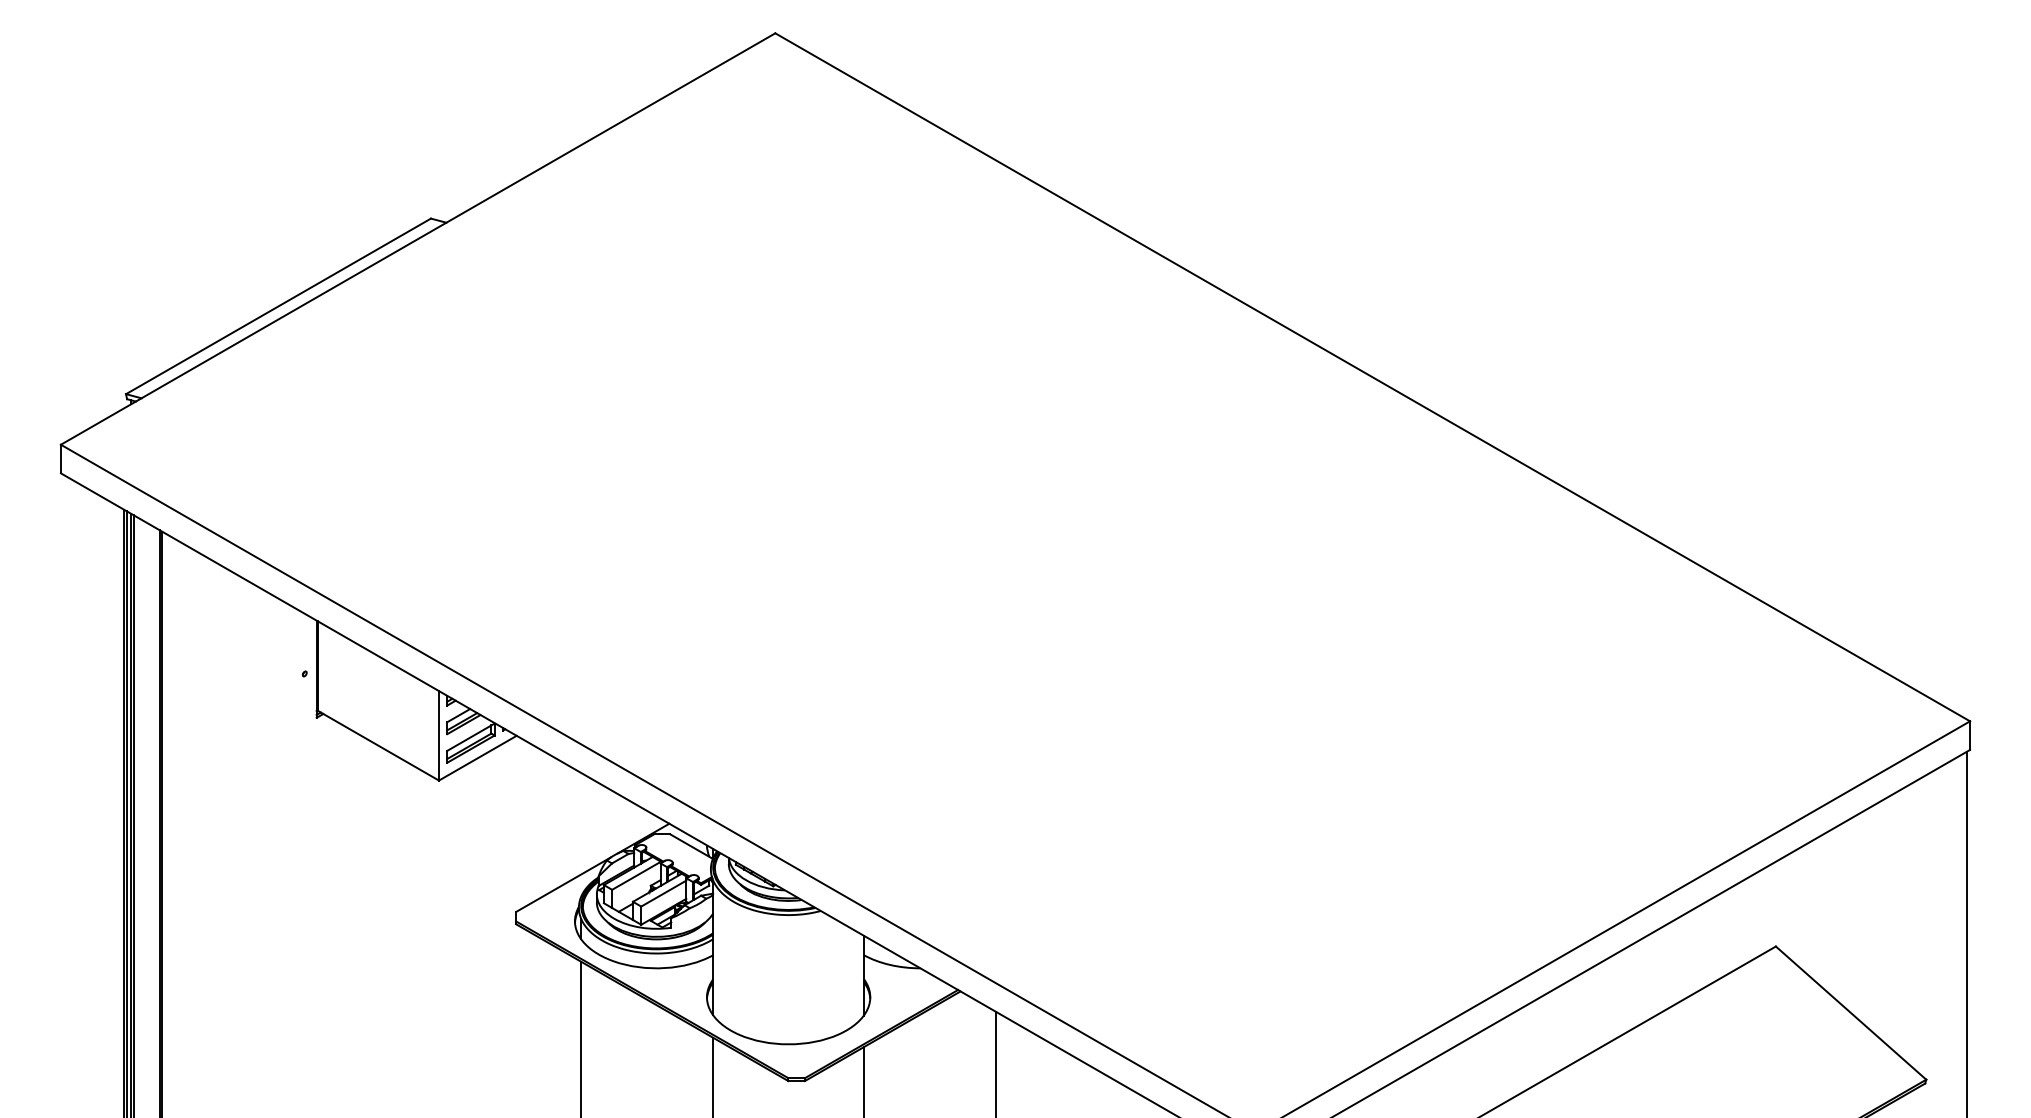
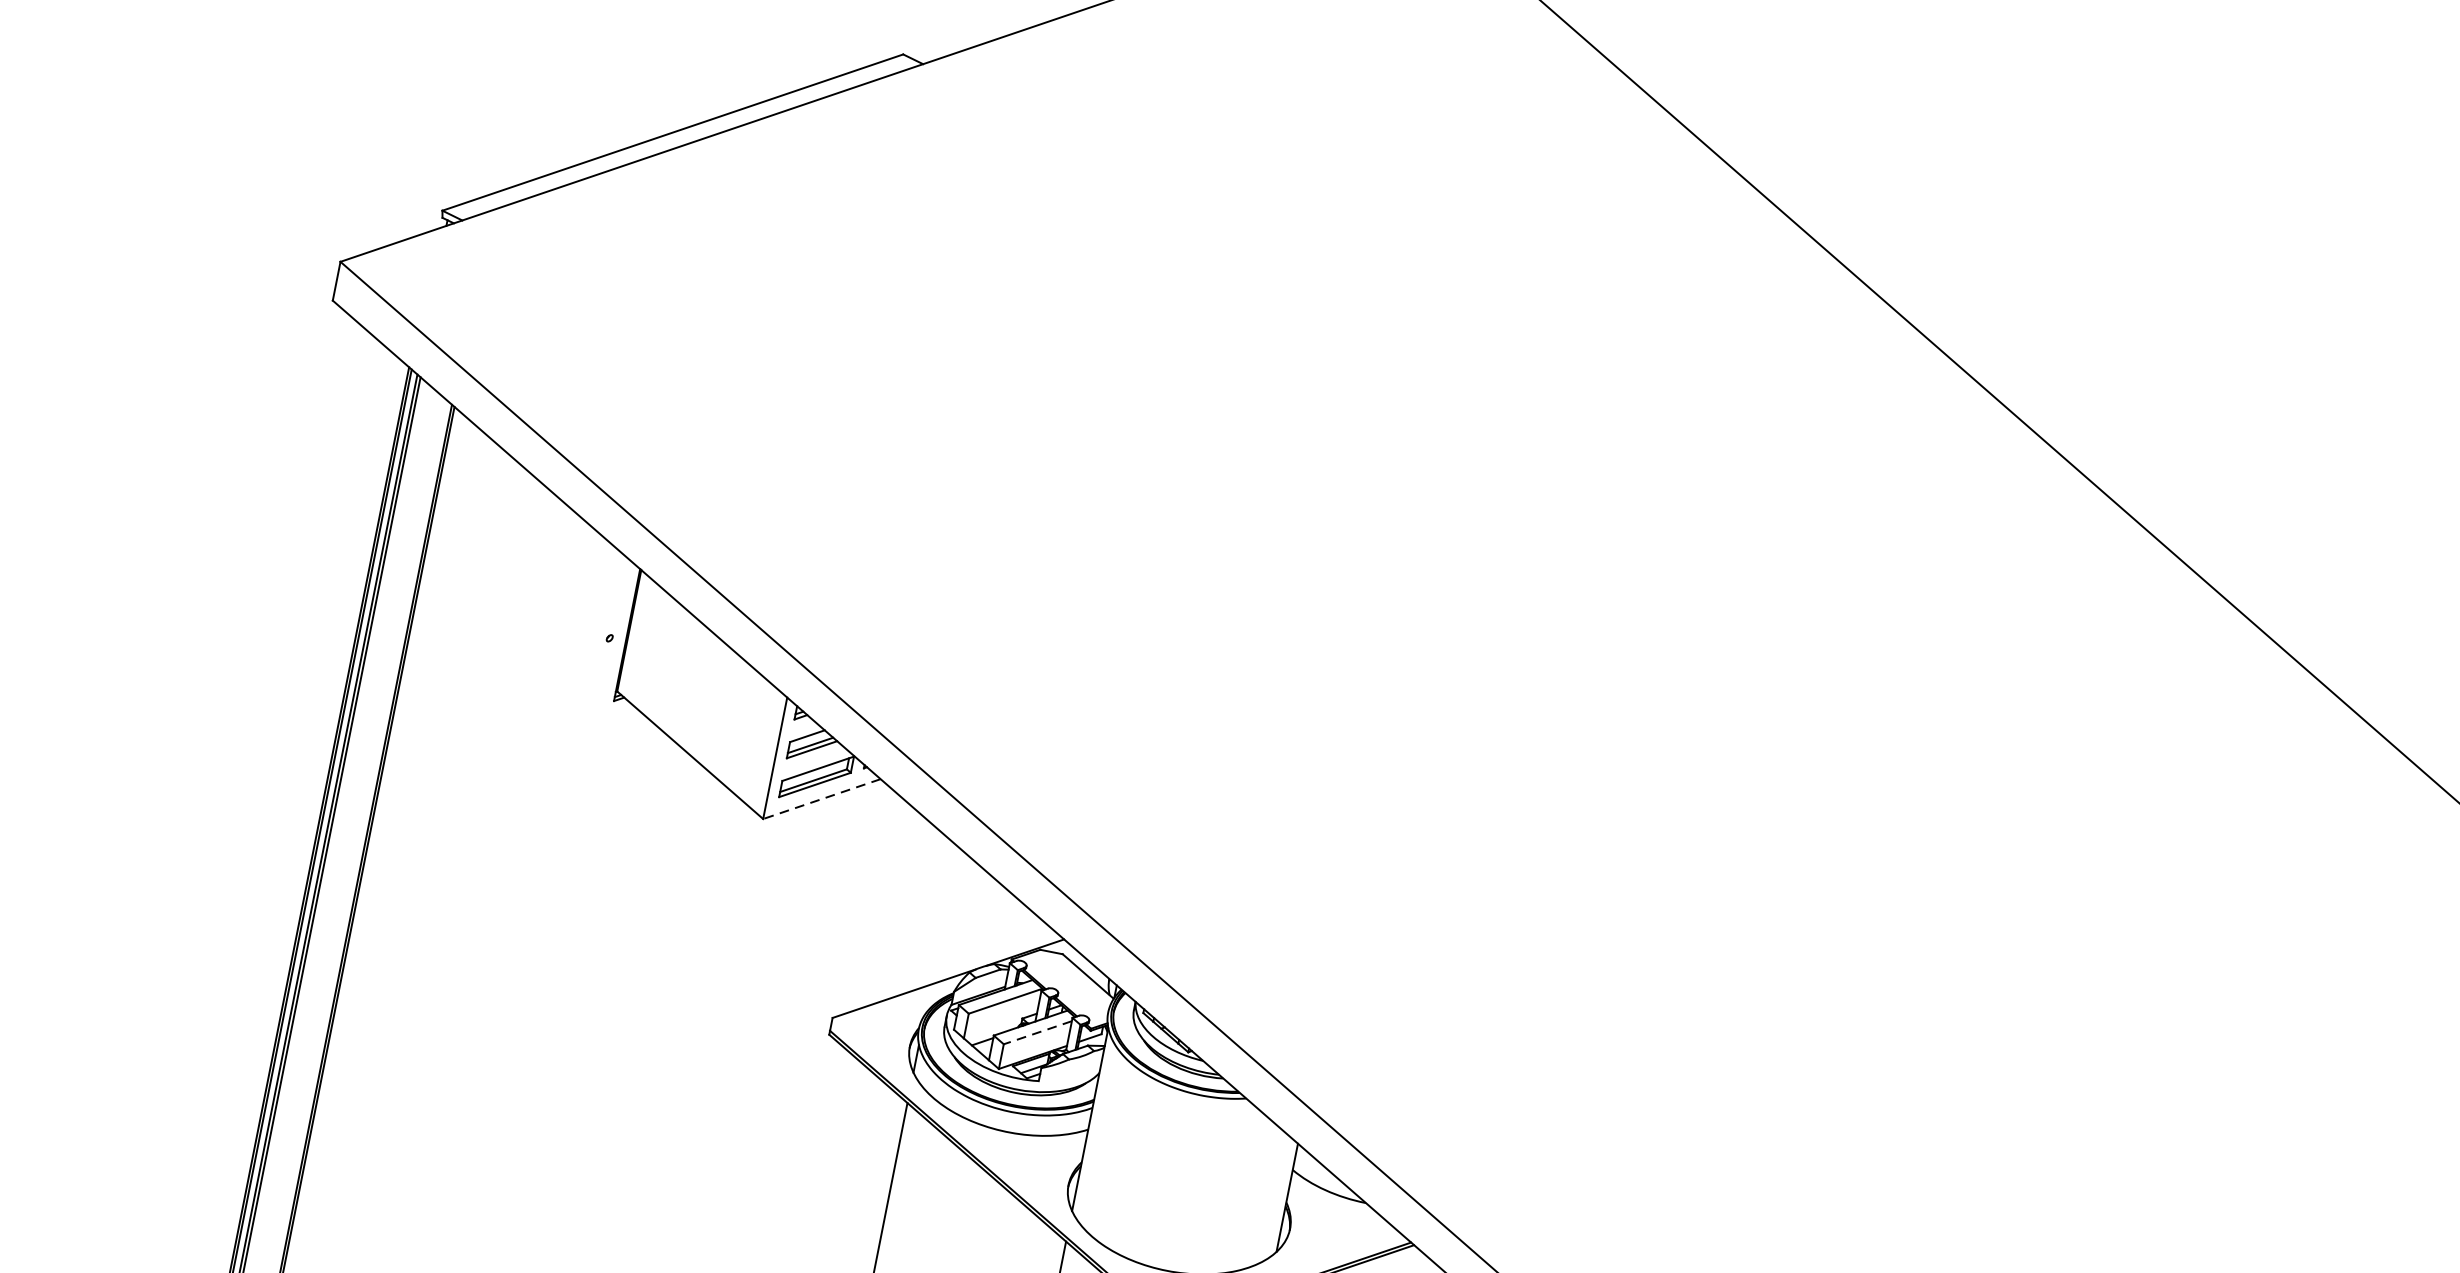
line: (477, 758) -> (821, 799), solid -> dashed
line: (663, 893) -> (1037, 1032), solid -> dashed

